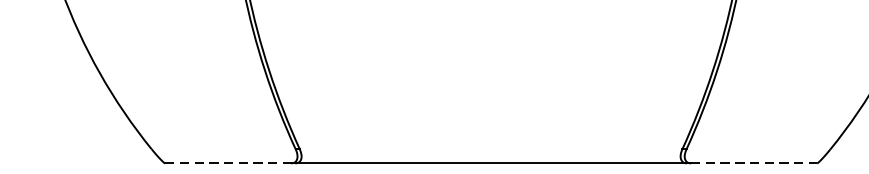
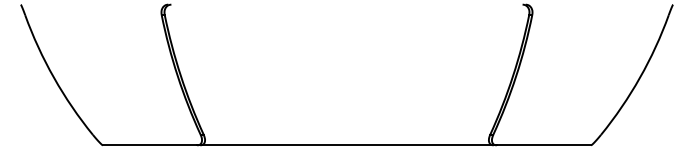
line: (228, 163) -> (150, 145), dashed -> solid
line: (754, 163) -> (544, 145), dashed -> solid

